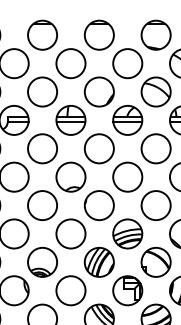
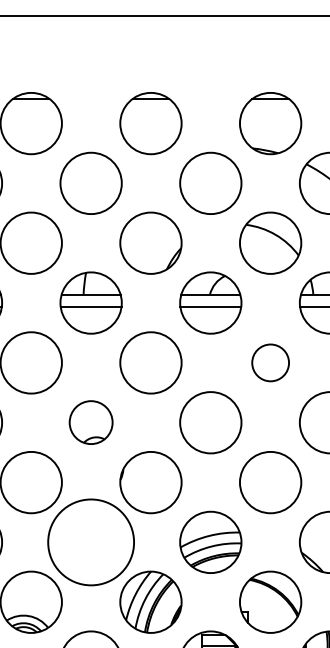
circle: (155, 148) -> (269, 362), size x0.6
part: (70, 176) -> (90, 421), size x0.7
circle: (70, 233) -> (90, 541), size x1.4

